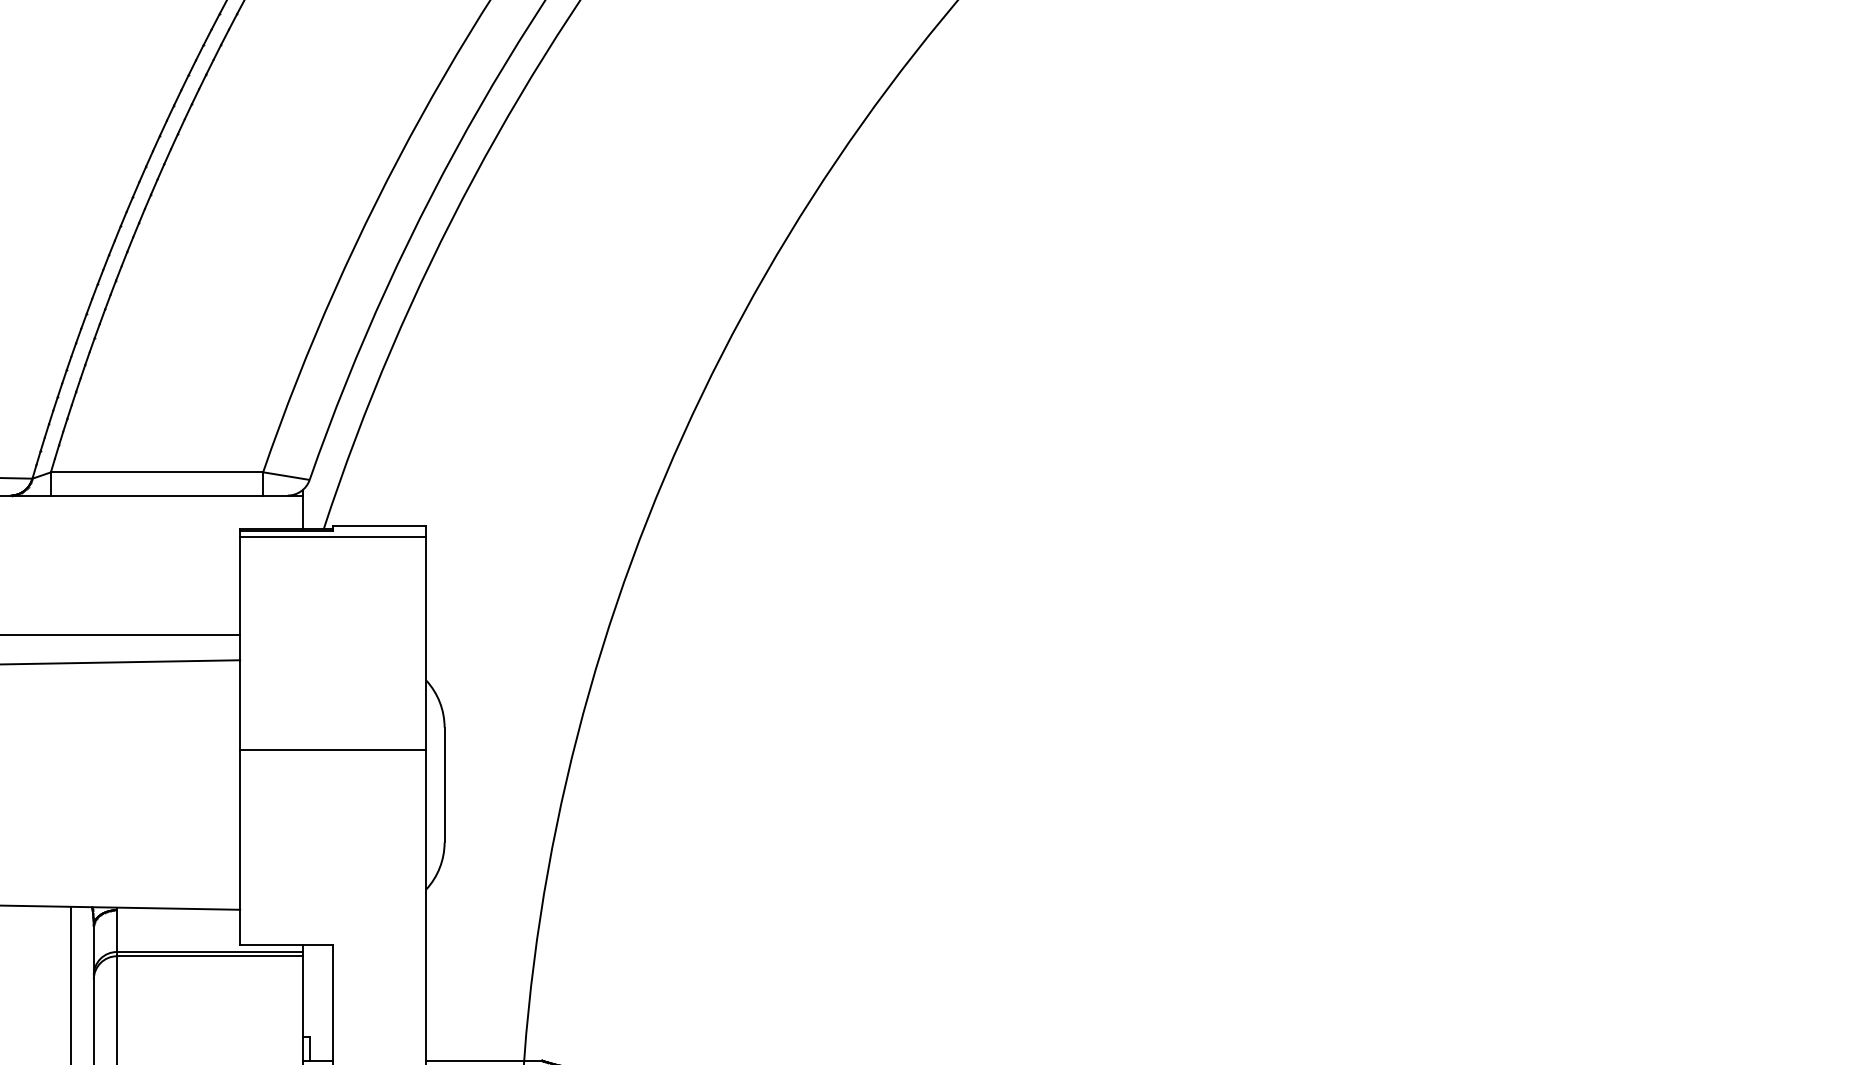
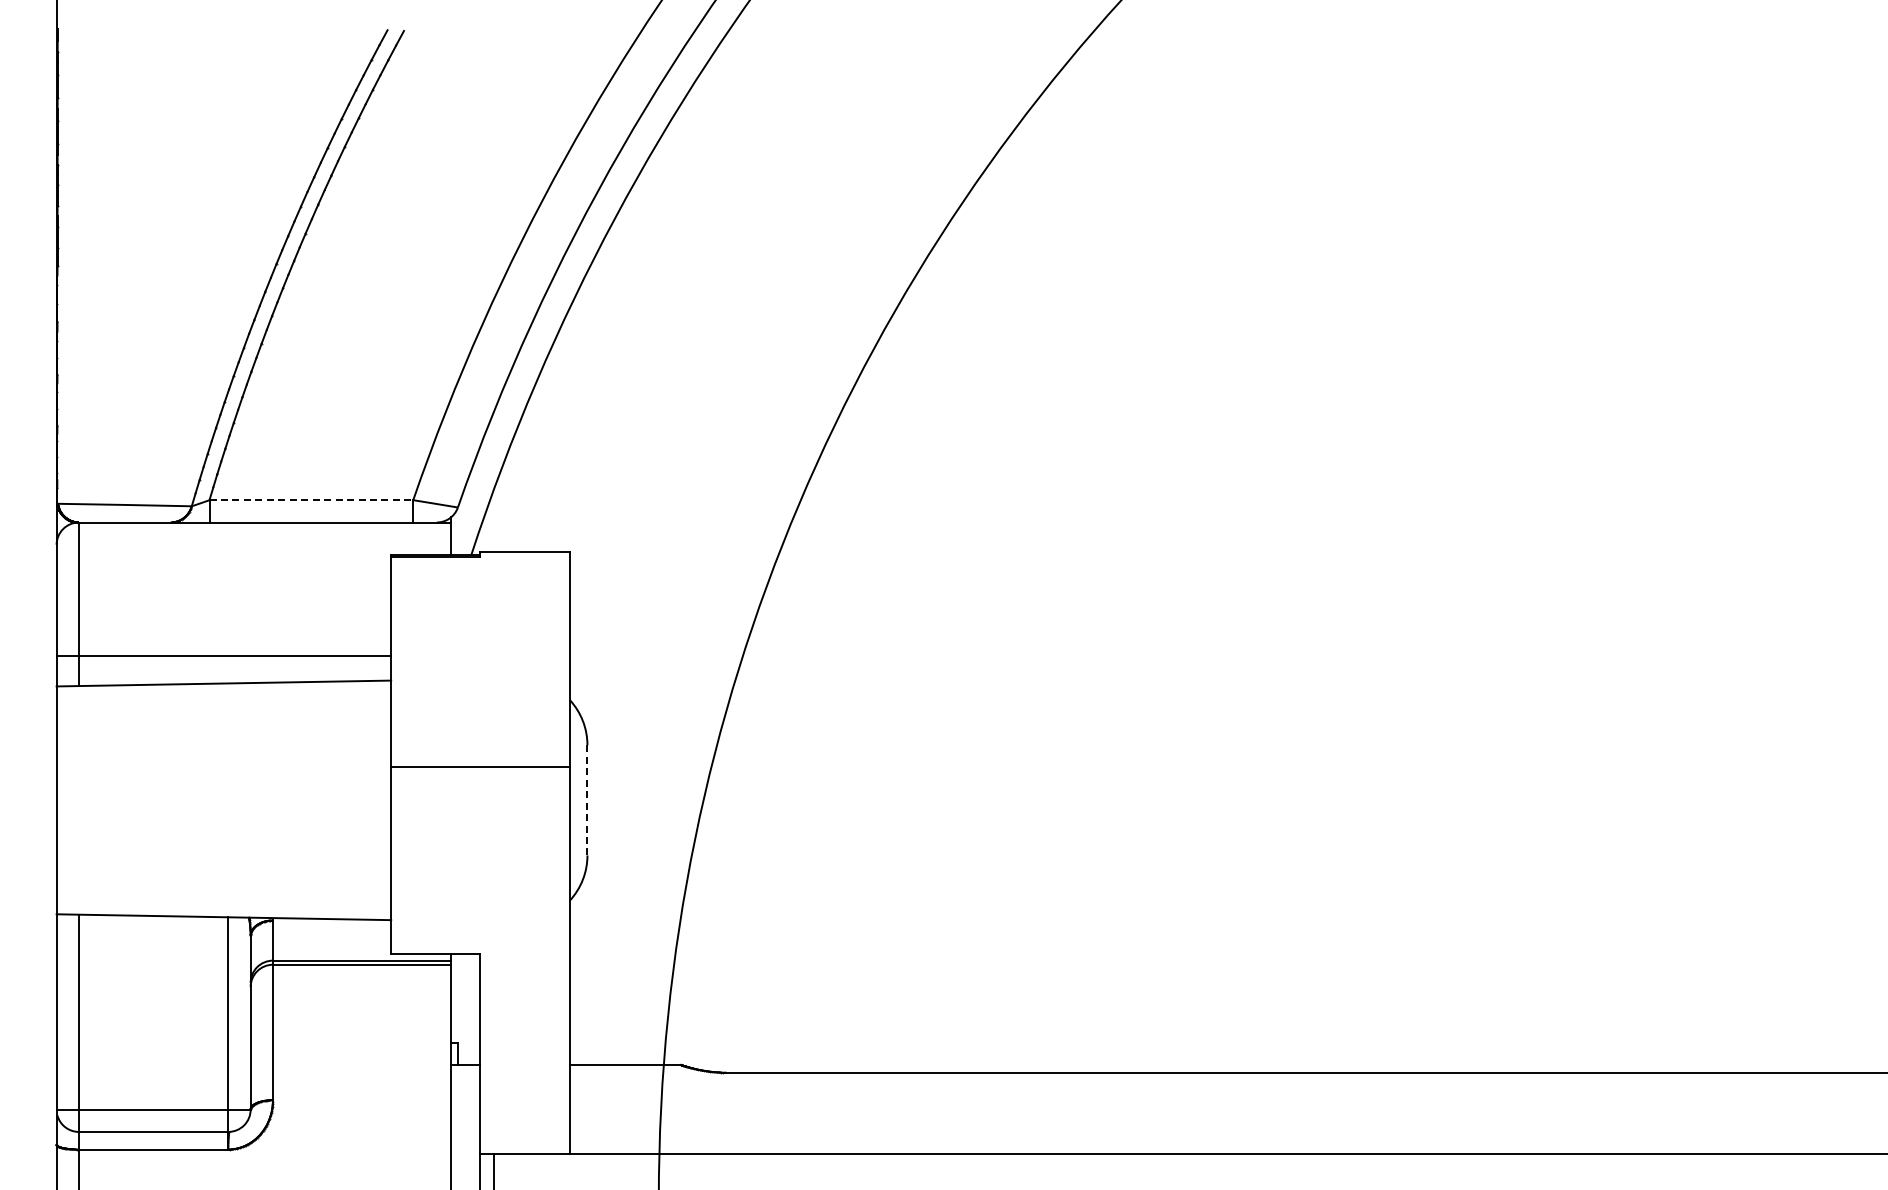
line: (157, 472) -> (311, 500), solid -> dashed
line: (333, 536) -> (480, 561), removed
line: (444, 785) -> (587, 800), solid -> dashed

